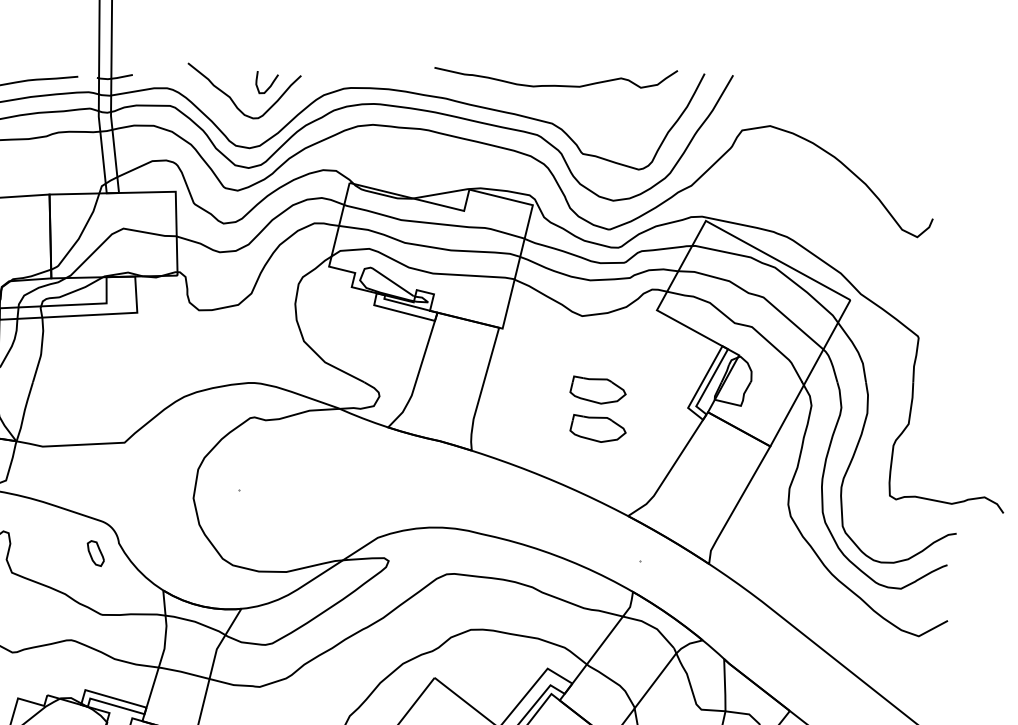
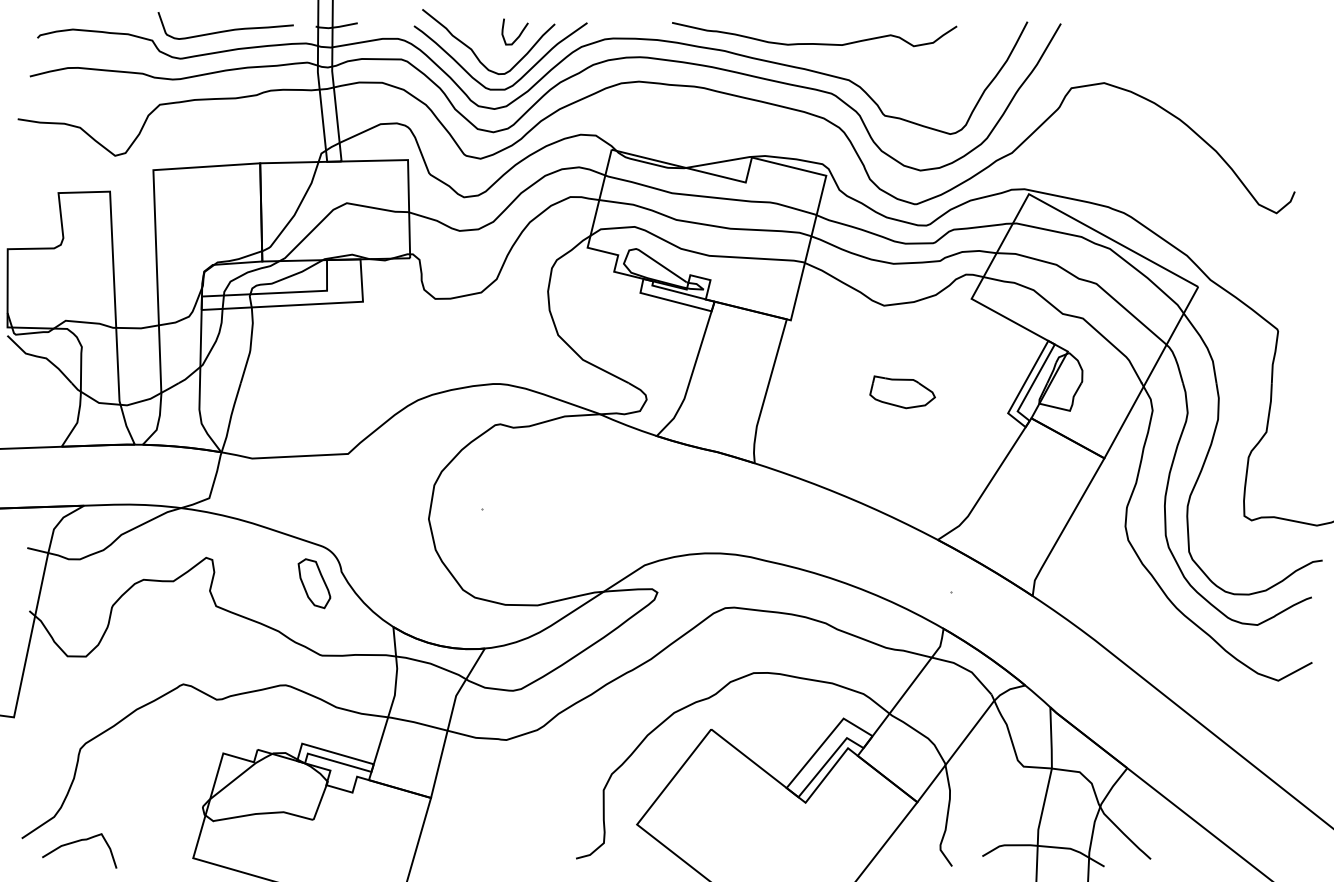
curve: (556, 85) -> (814, 43), moved
curve: (272, 120) -> (521, 76), added
part: (597, 428) -> (902, 437), removed
part: (95, 553) -> (314, 583), size x1.67

